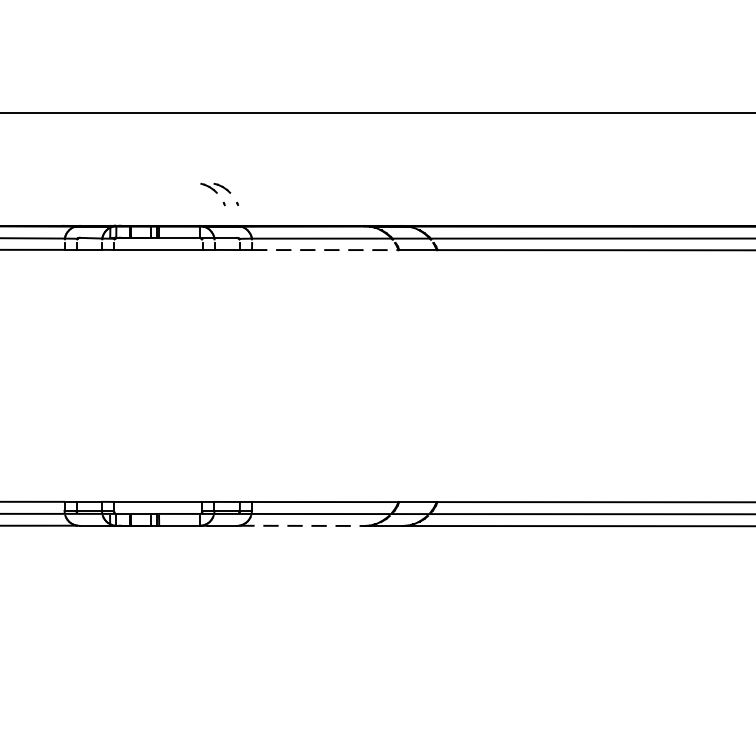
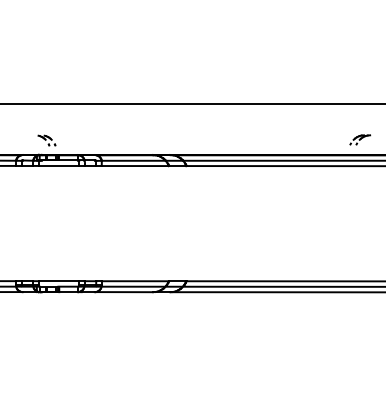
part: (218, 194) -> (46, 140), moved
line: (325, 251) -> (135, 166), dashed -> solid
line: (301, 526) -> (124, 292), dashed -> solid

